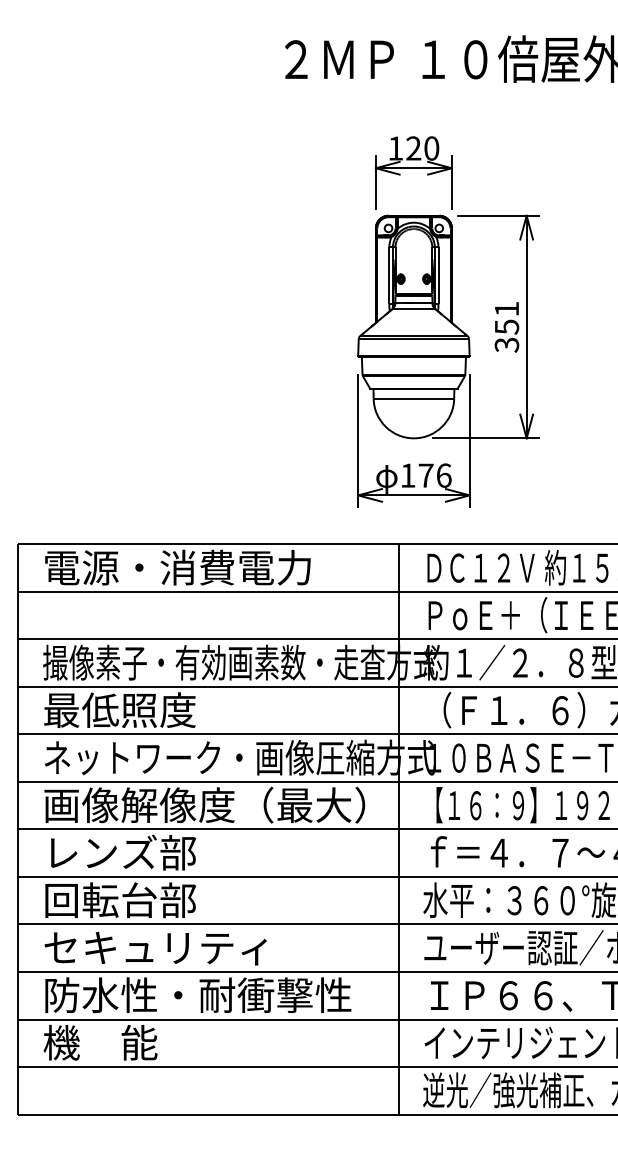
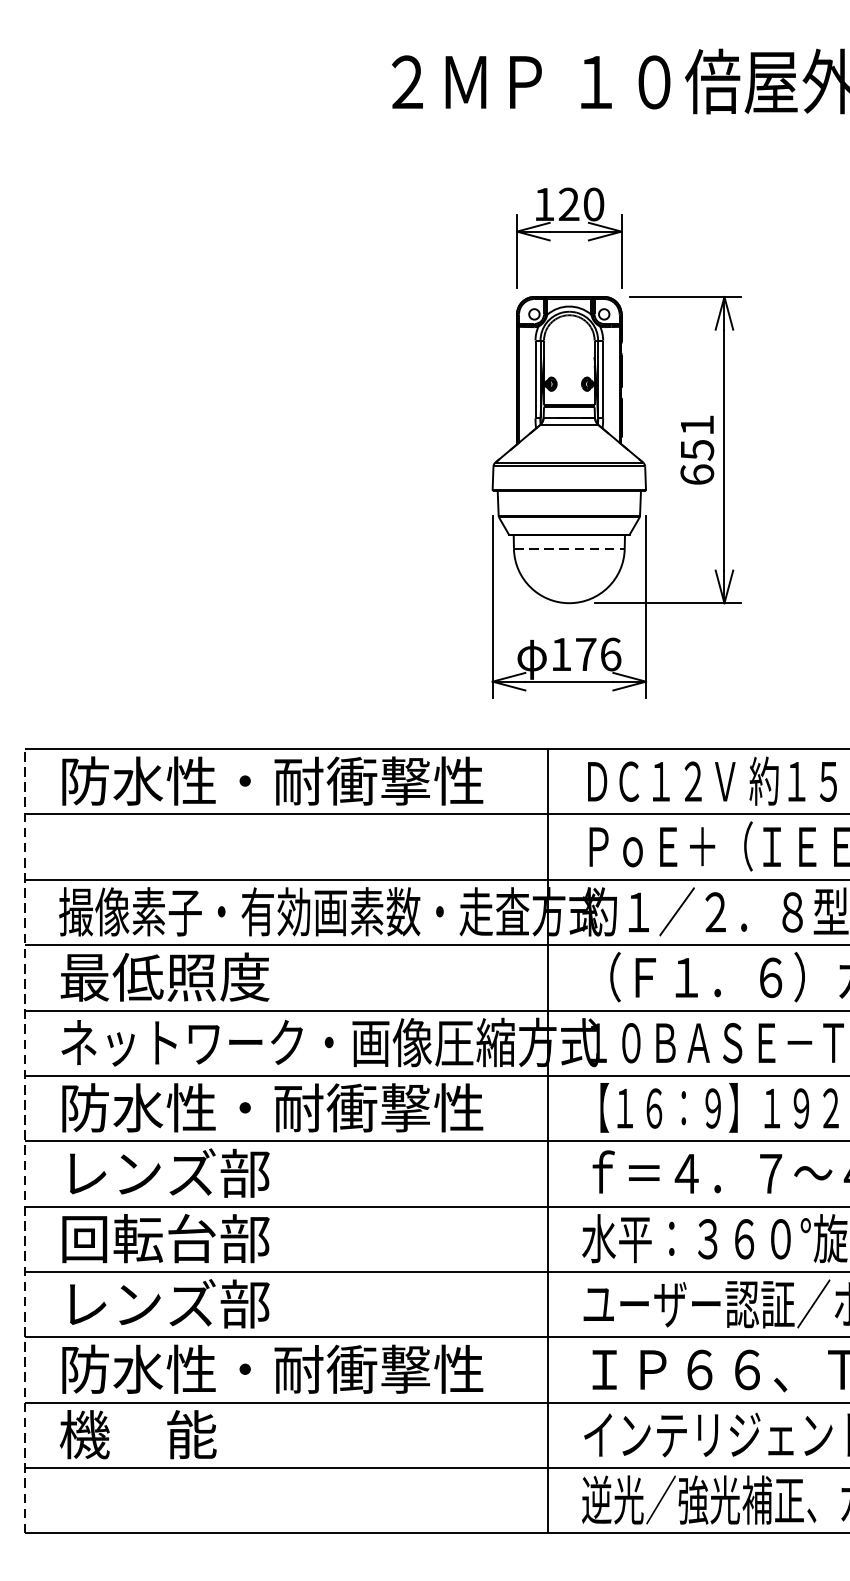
text: (506, 344) -> (696, 474), 351 -> 651
line: (414, 398) -> (570, 548), solid -> dashed
text: (198, 567) -> (272, 780), 電源・消費電力 -> 防水性・耐衝撃性
text: (204, 804) -> (281, 1106), 画像解像度（最大） -> 防水性・耐衝撃性
line: (18, 828) -> (25, 1139), solid -> dashed
text: (155, 947) -> (213, 1303), セキュリティ -> レンズ部

